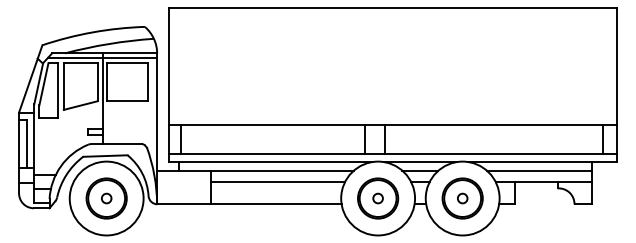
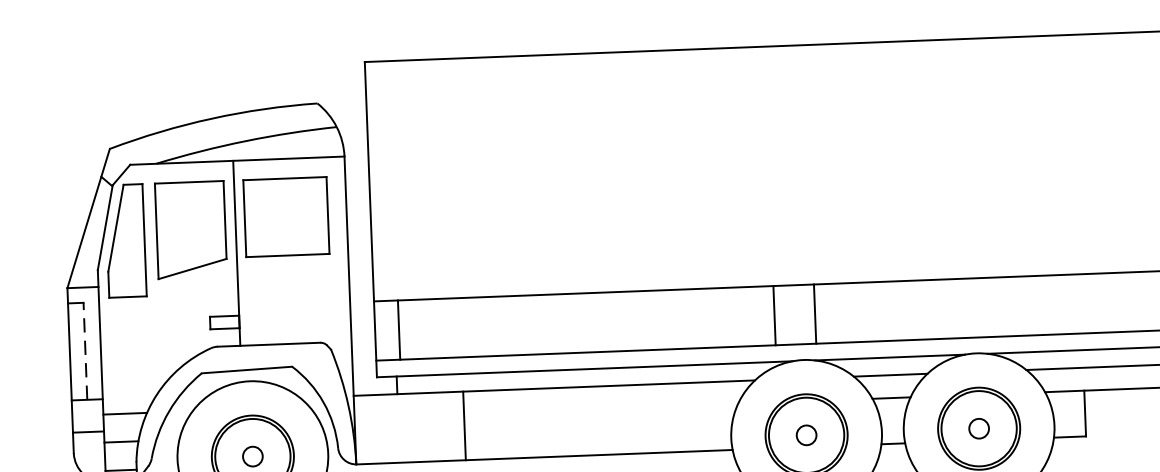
line: (102, 58) -> (233, 171), removed
line: (26, 143) -> (85, 350), solid -> dashed
line: (277, 181) -> (600, 408), removed

